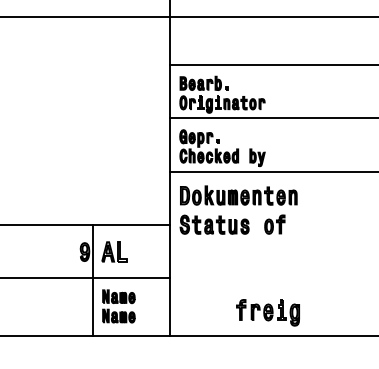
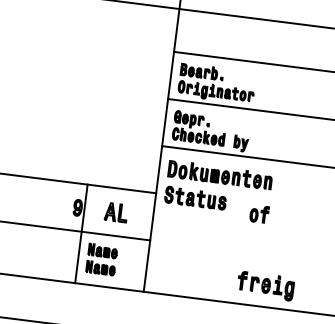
part: (274, 224) -> (259, 214), moved
part: (114, 251) -> (116, 212), moved
part: (267, 312) -> (265, 285), moved

